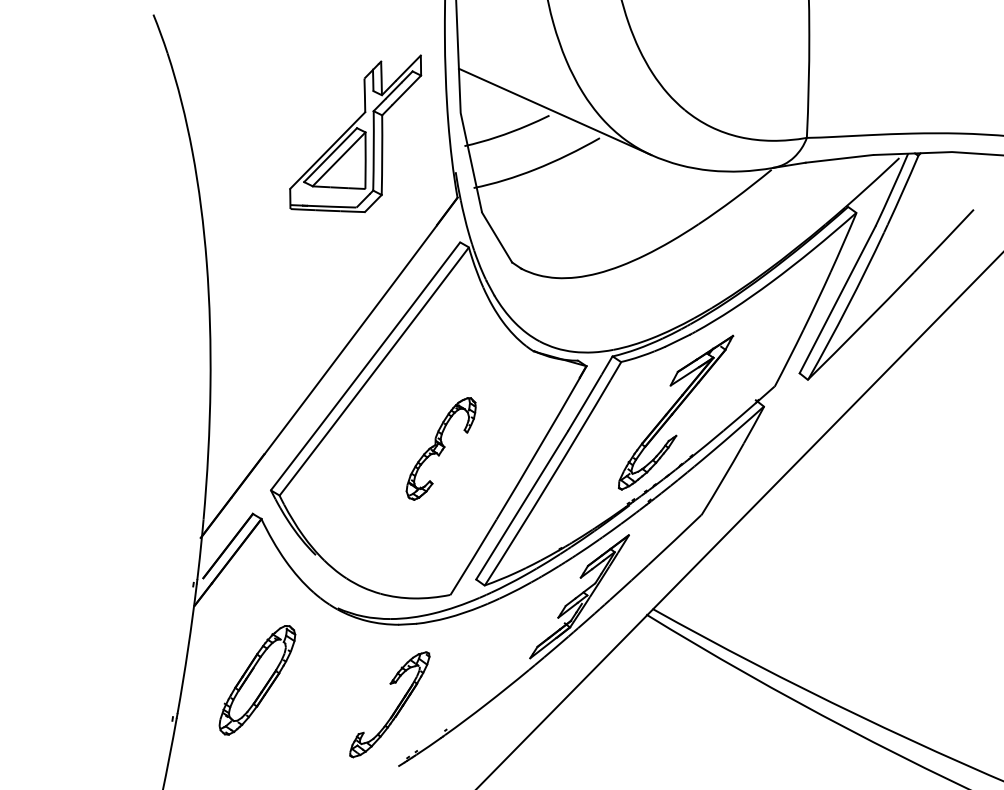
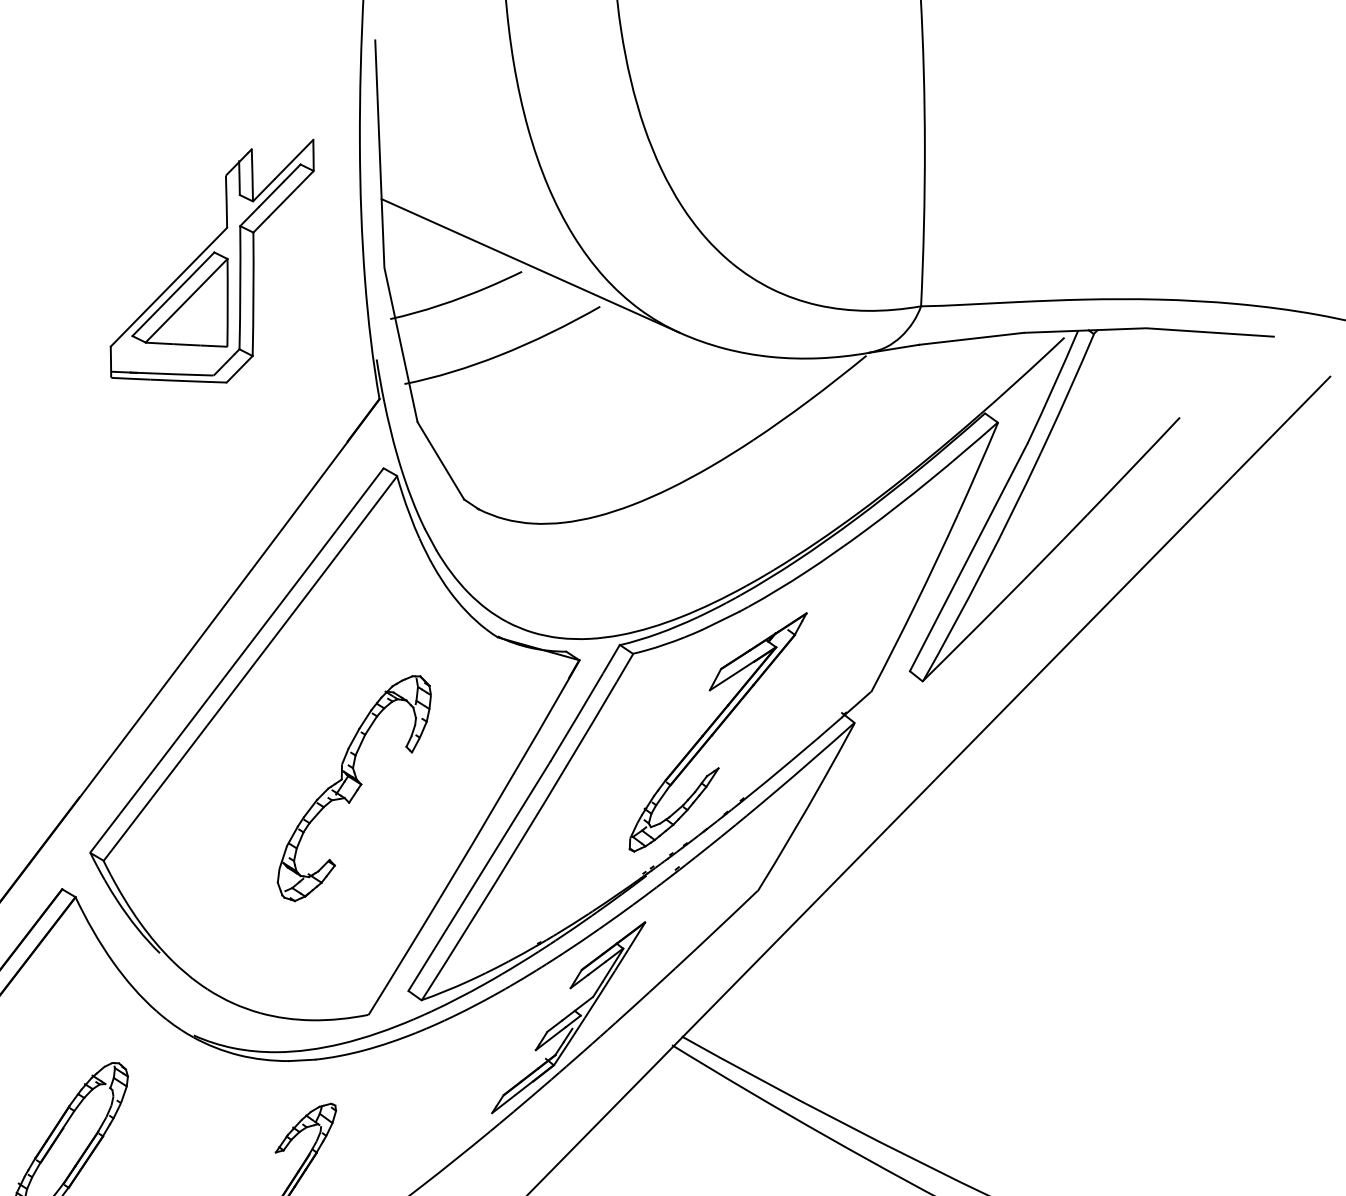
part: (355, 133) -> (212, 260), moved
part: (440, 448) -> (353, 787), size x1.43

